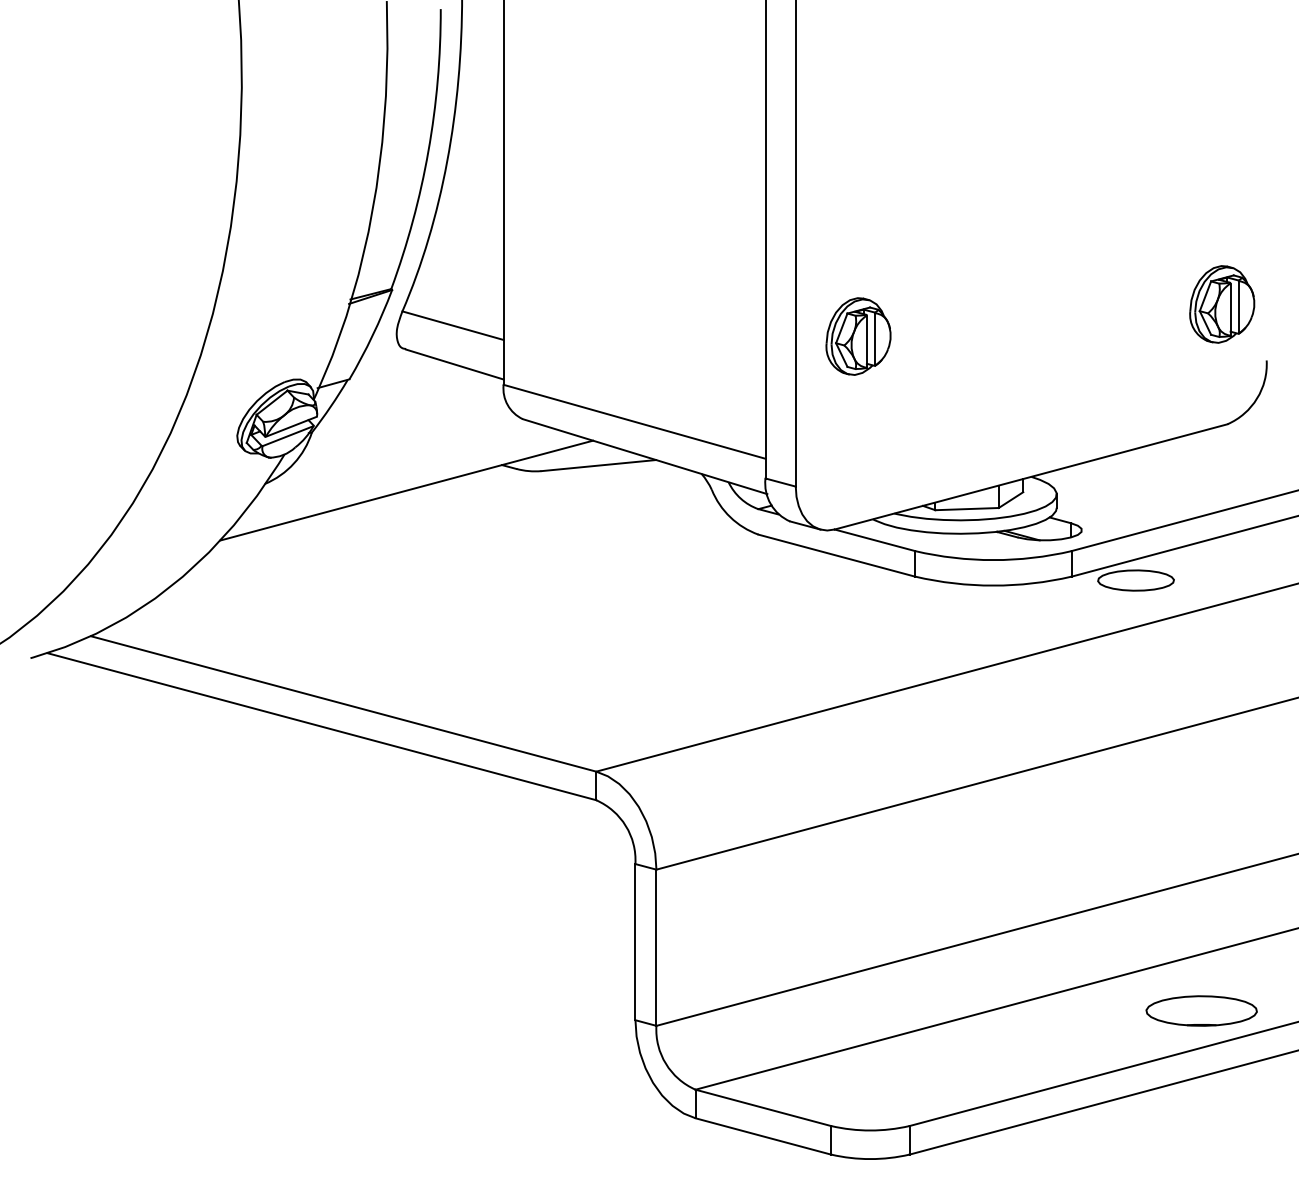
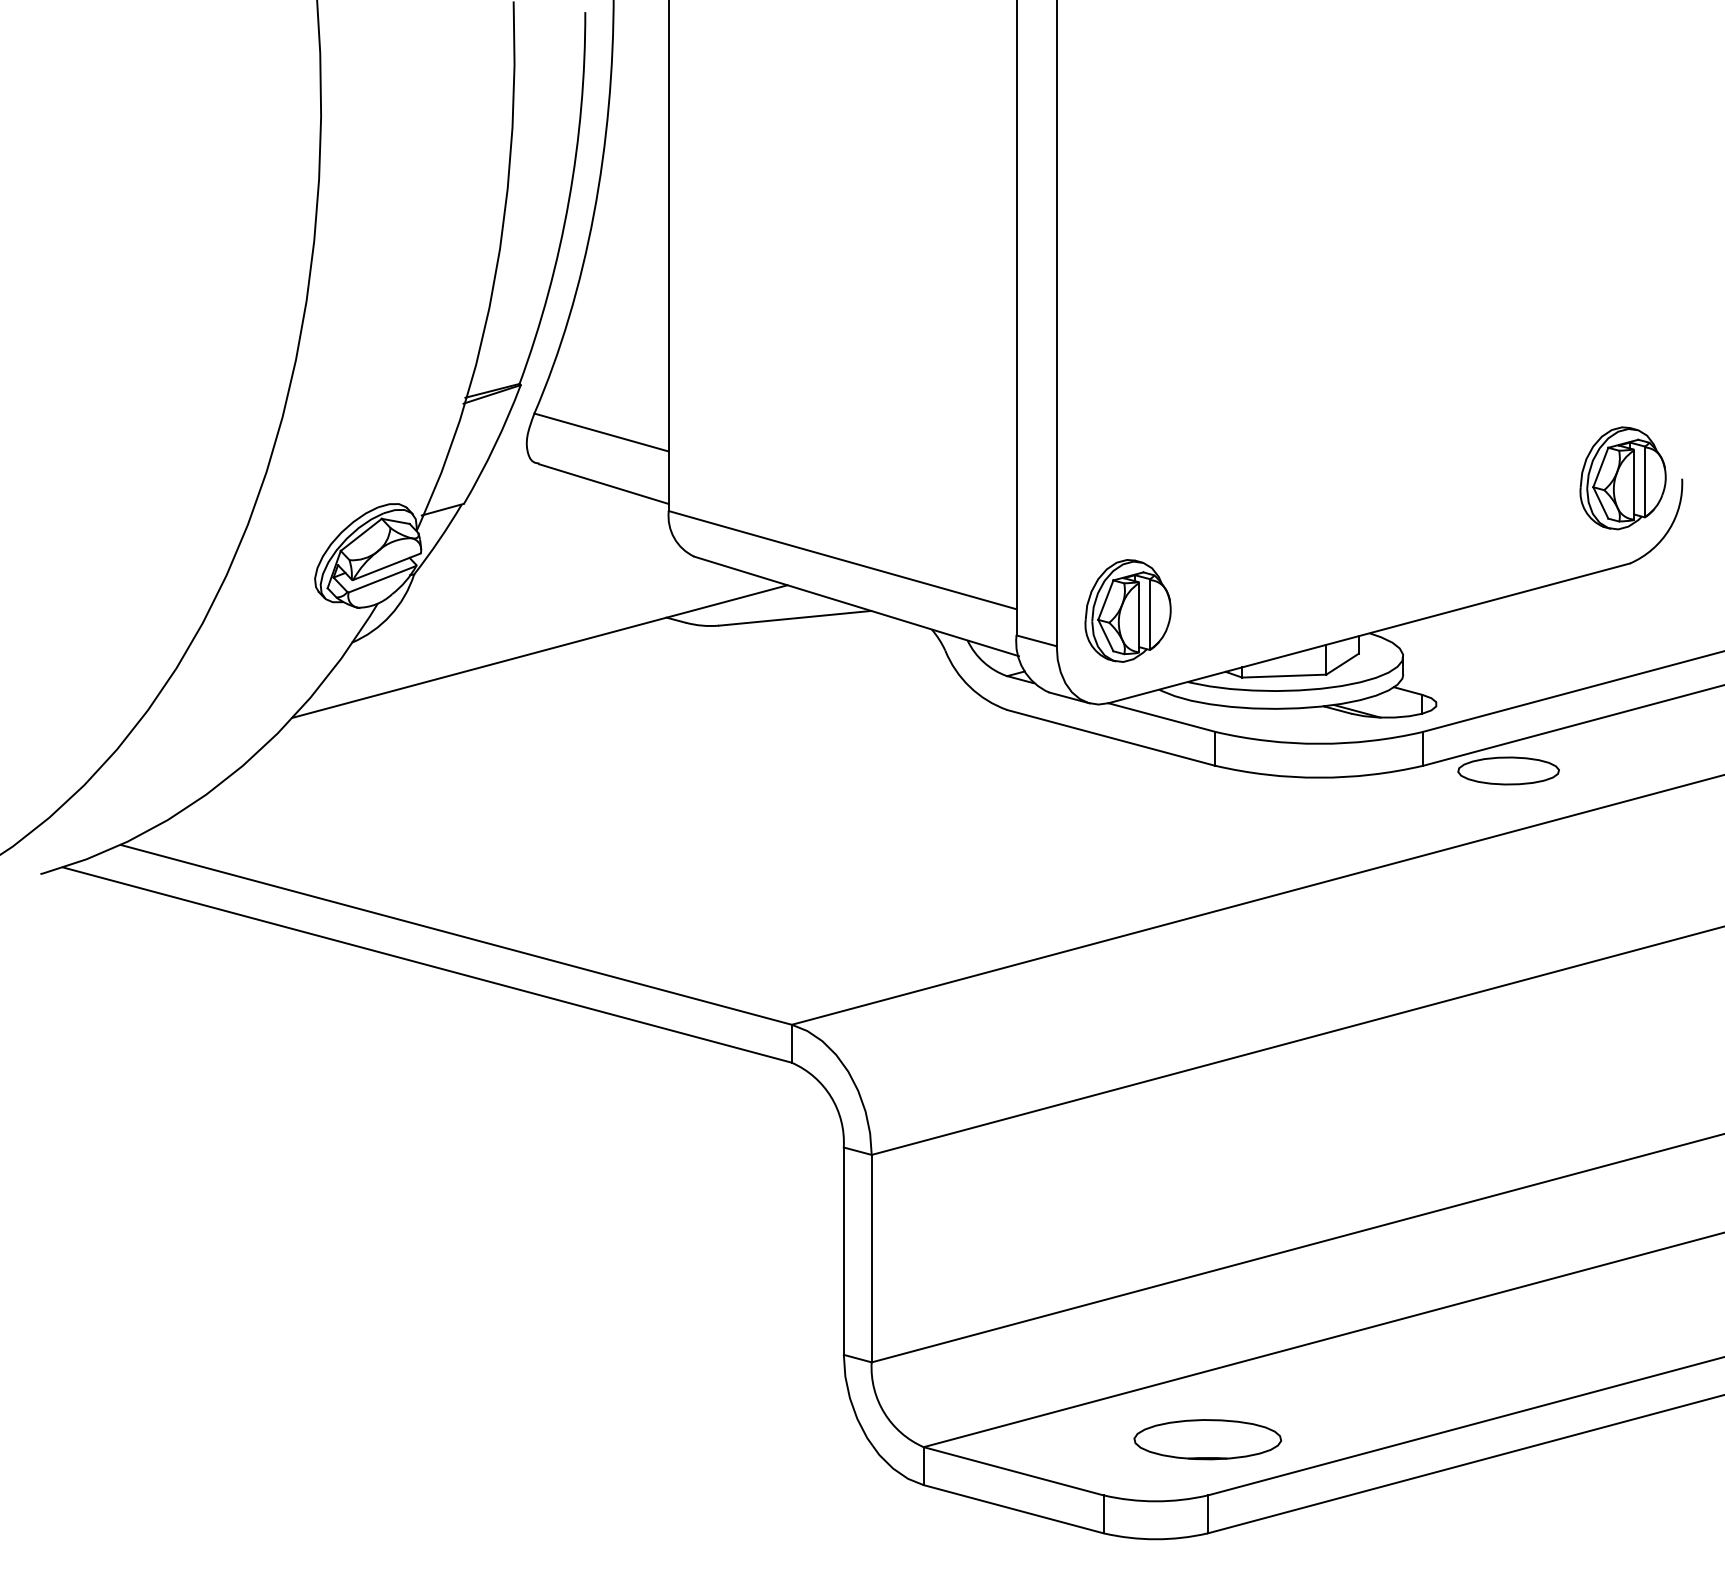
part: (1221, 304) -> (1622, 478), moved
part: (858, 336) -> (1127, 610), moved
part: (1201, 1010) -> (1207, 1439), moved

